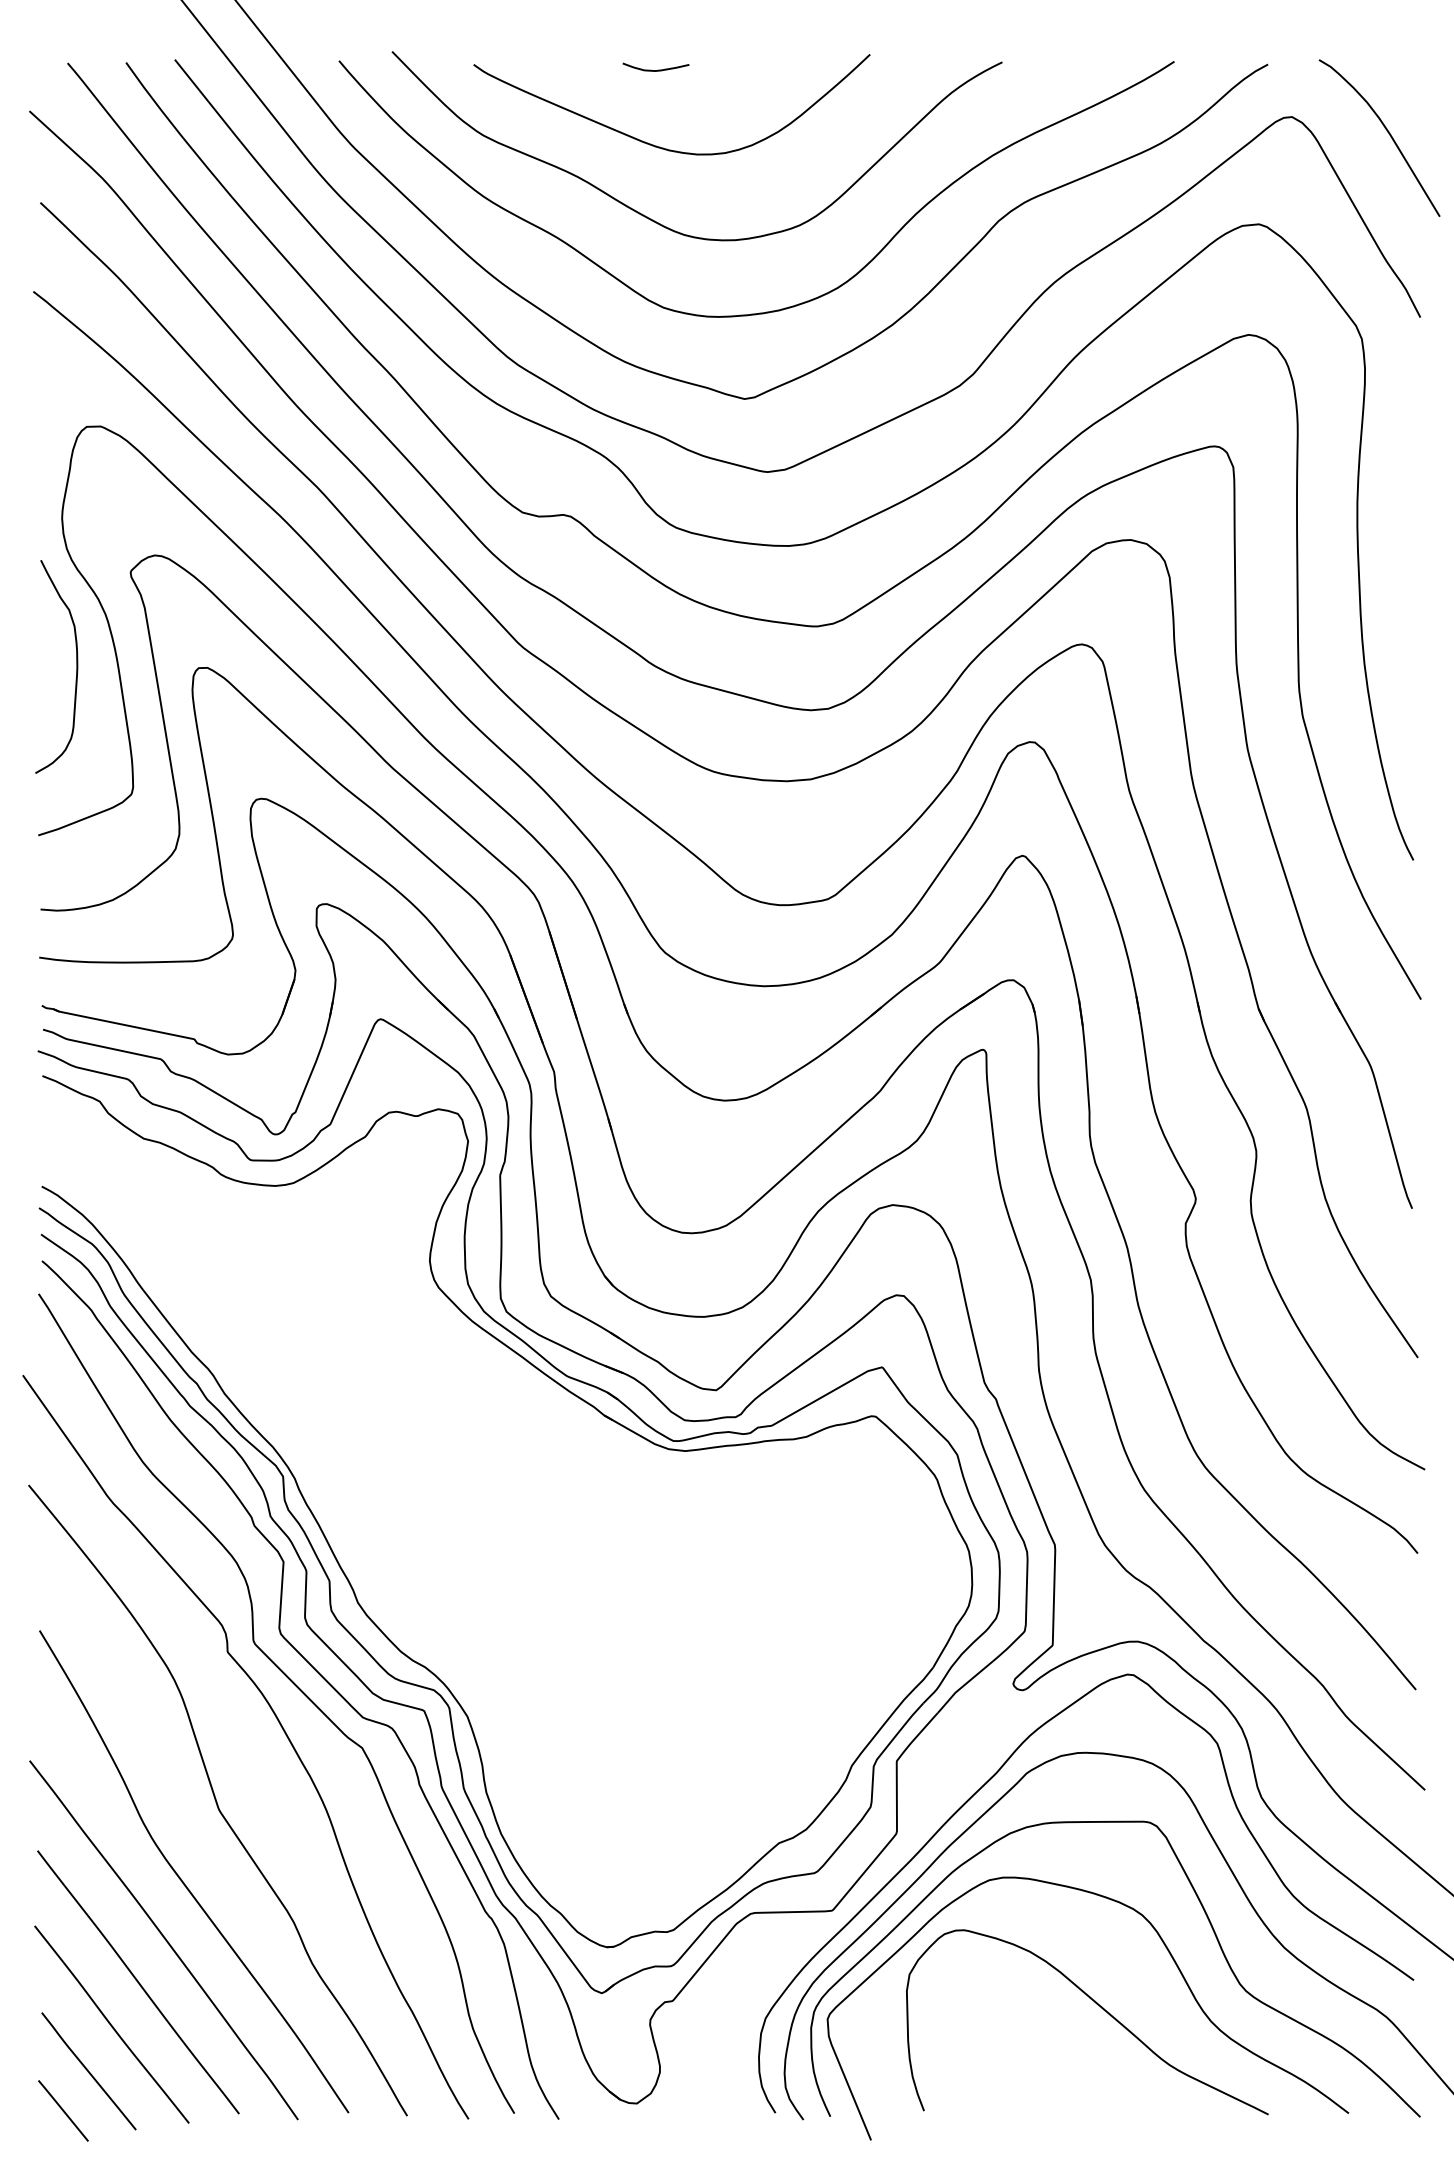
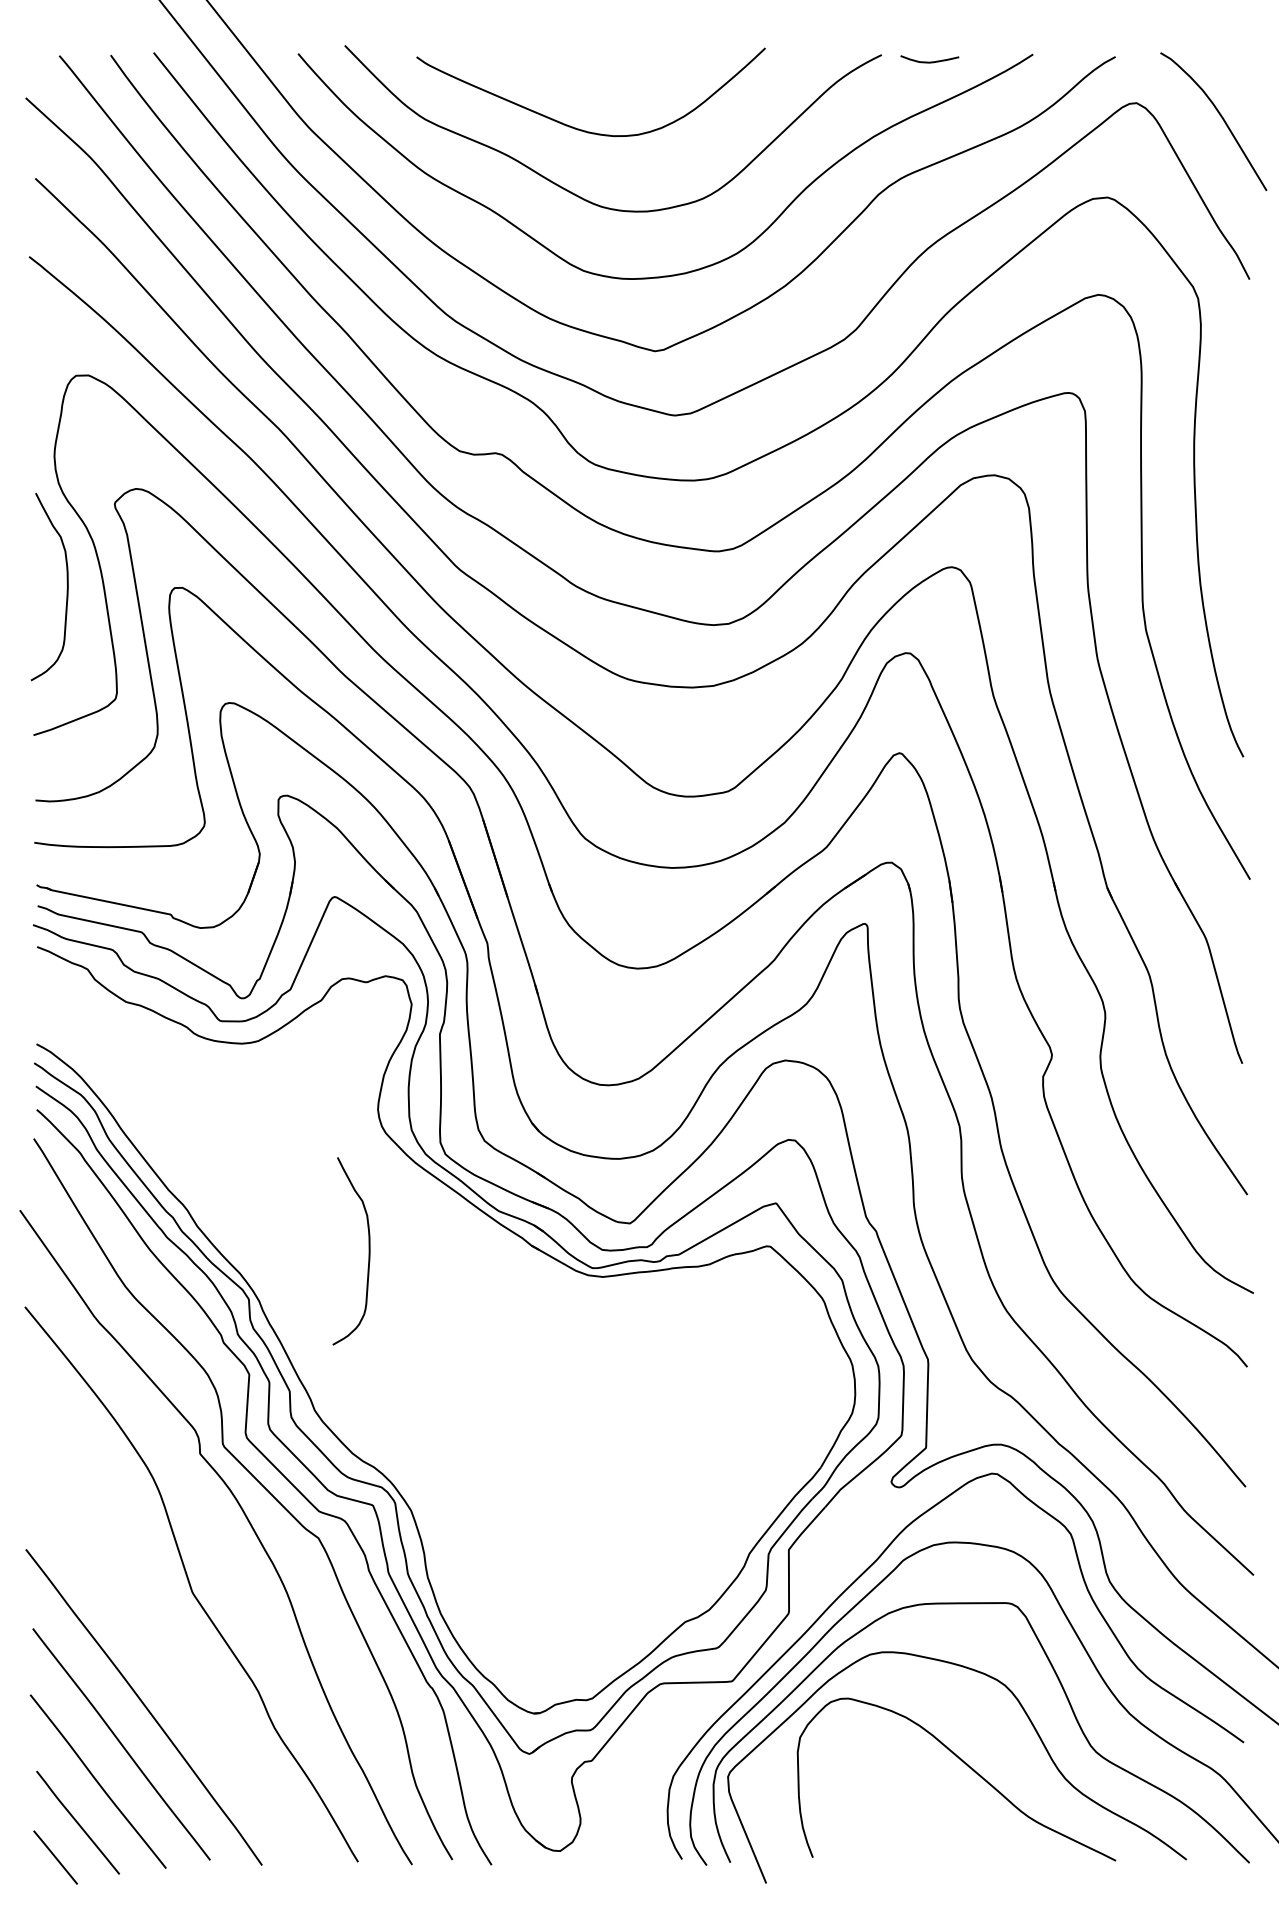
curve: (657, 69) -> (931, 61), moved
curve: (419, 1421) -> (368, 1250), added
curve: (181, 1878) -> (159, 1653), removed

